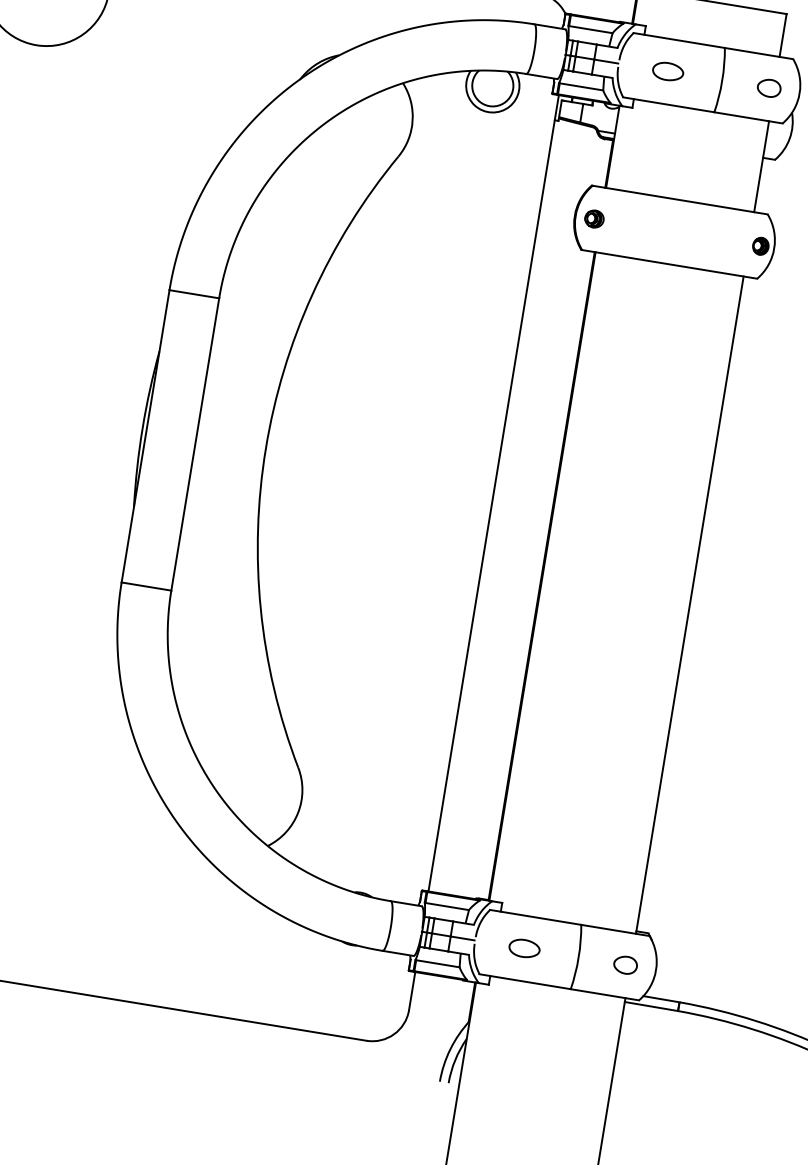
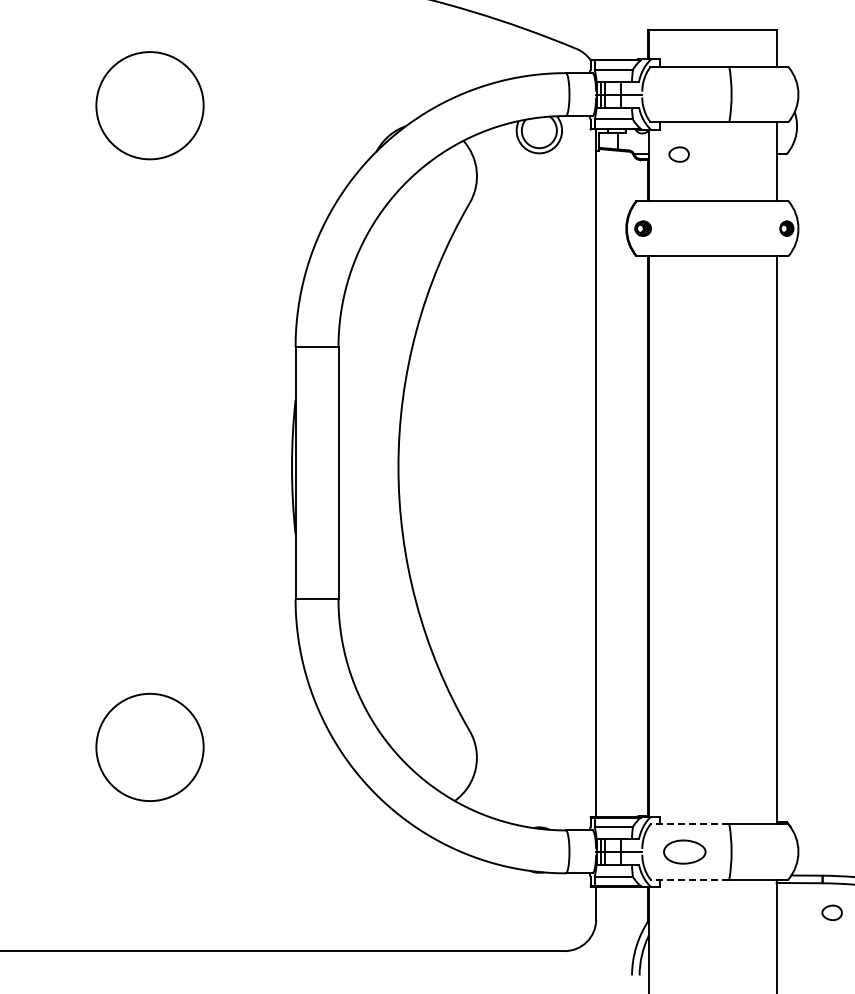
part: (667, 71) -> (684, 94), removed
part: (768, 88) -> (678, 154), moved
line: (535, 917) -> (689, 824), solid -> dashed
part: (524, 948) -> (684, 851), size x1.6
part: (624, 964) -> (831, 912), moved
line: (524, 981) -> (689, 879), solid -> dashed

